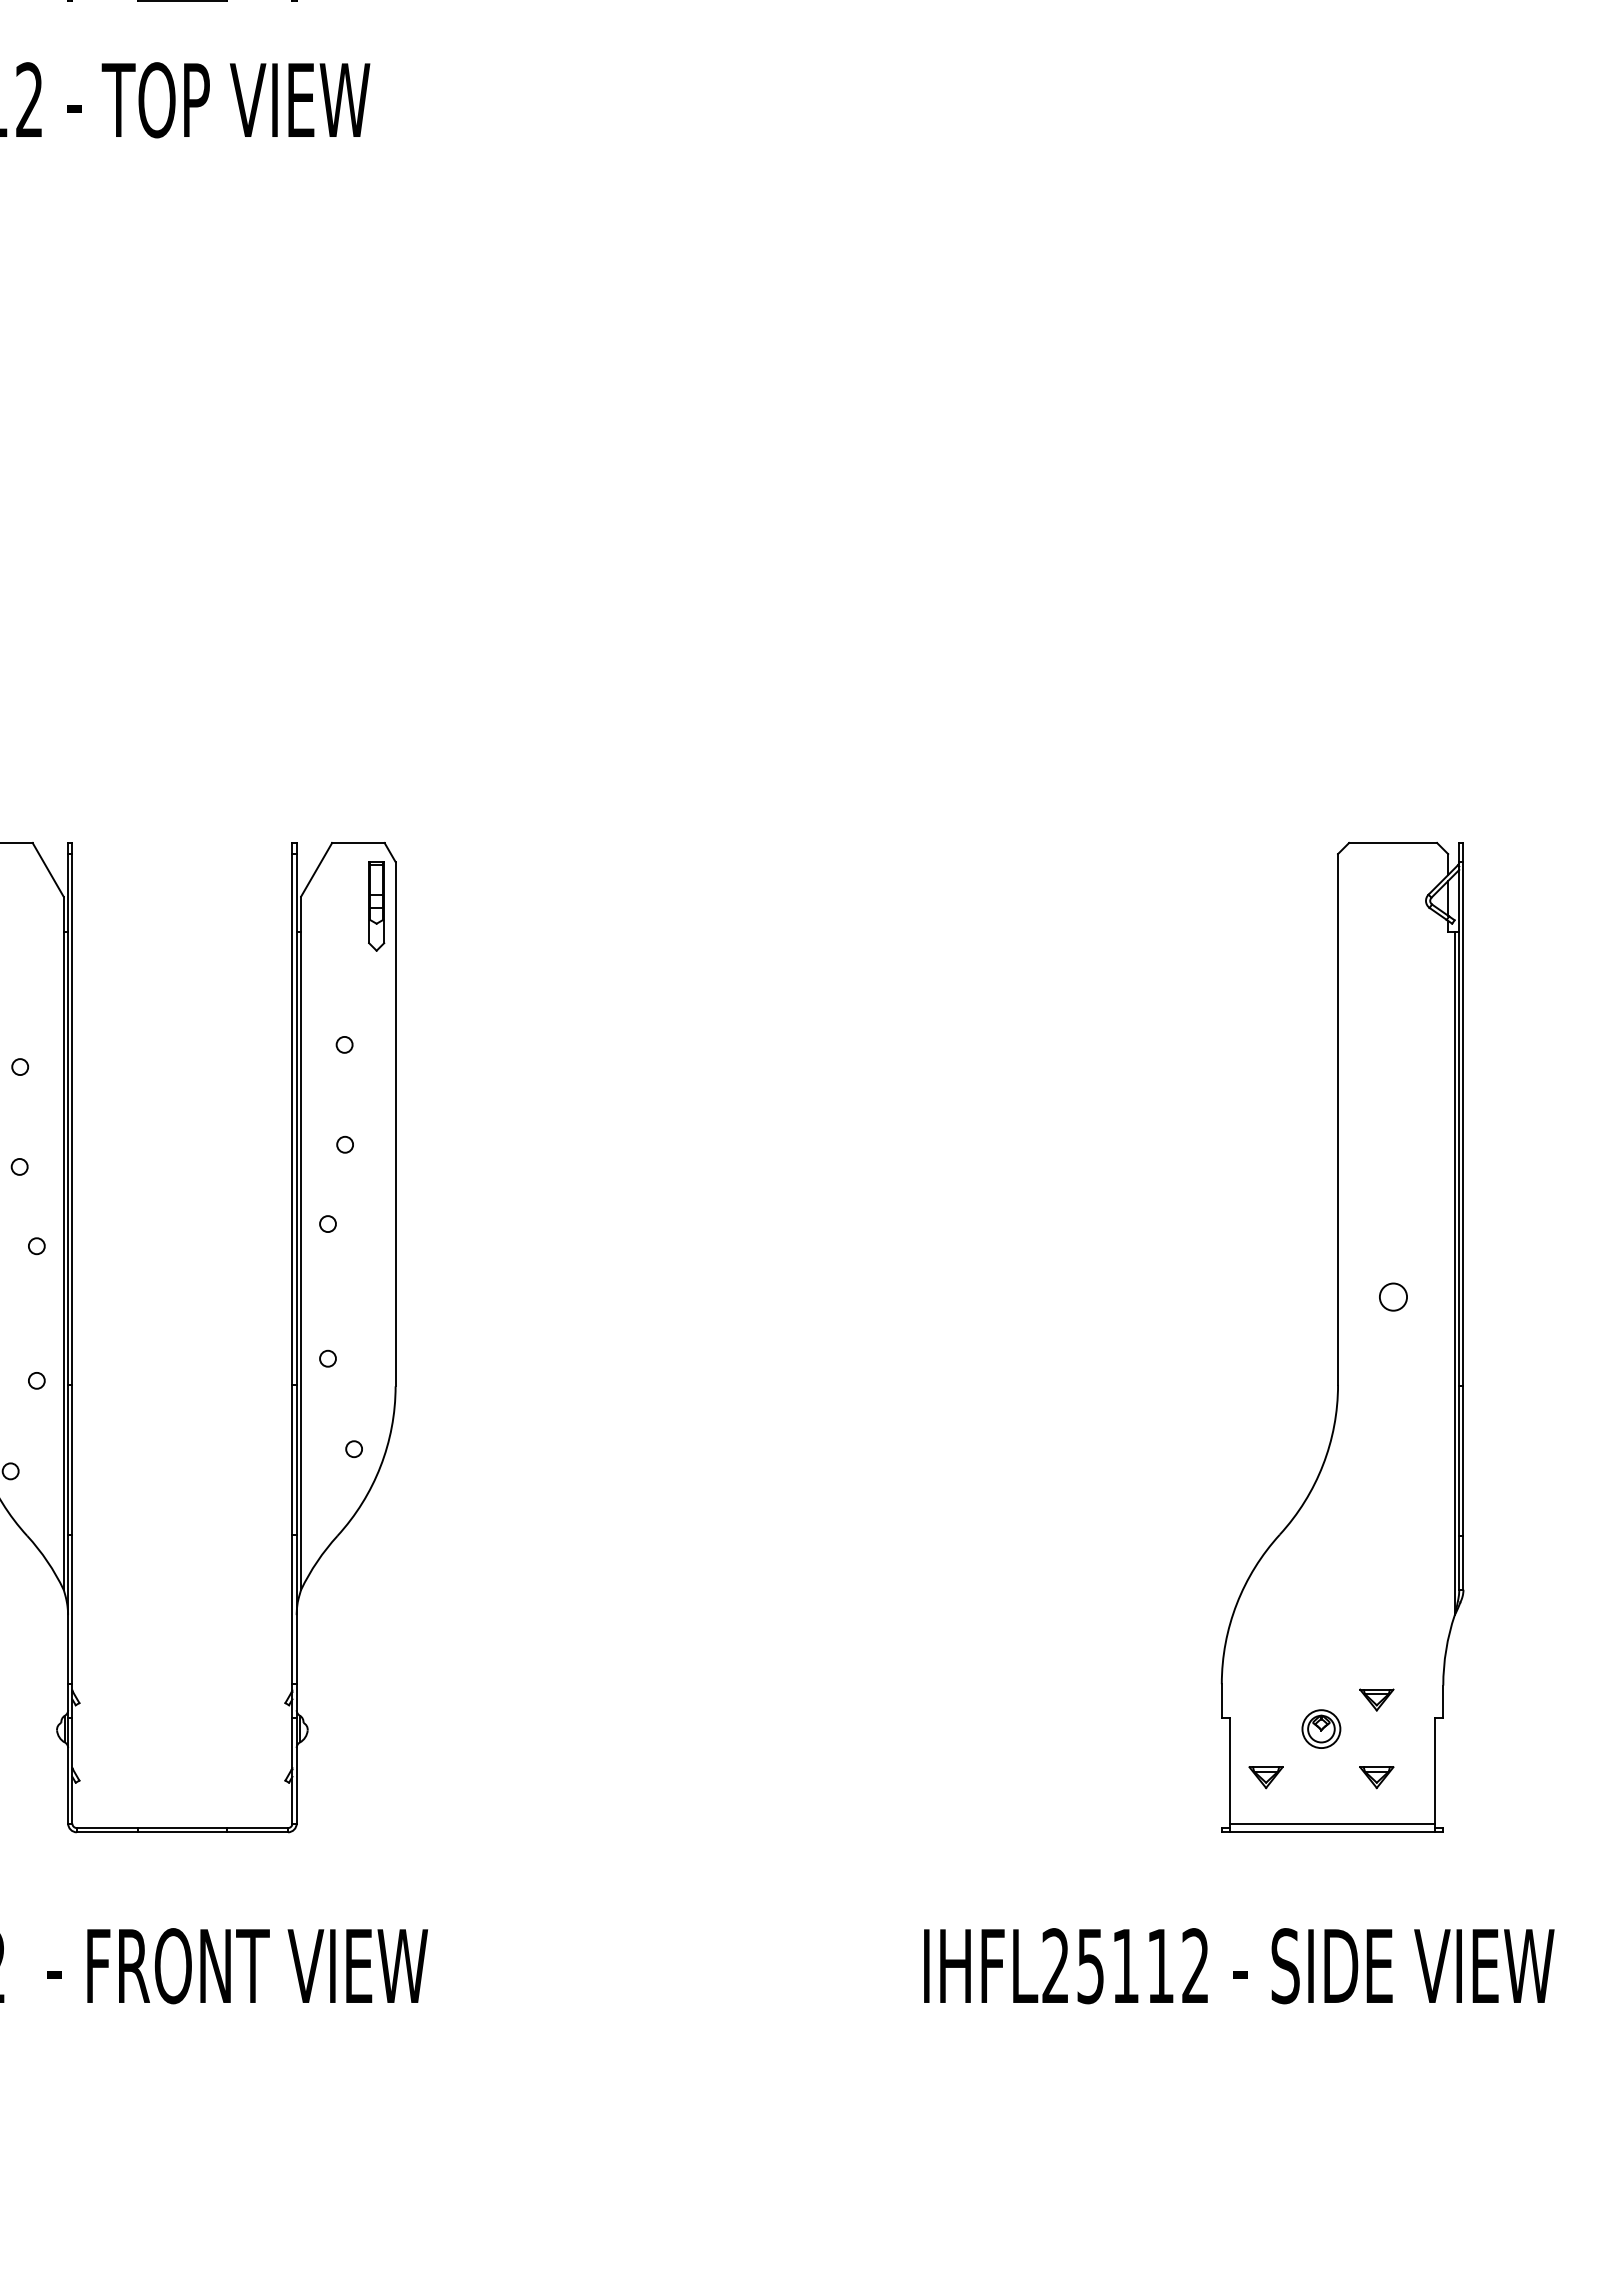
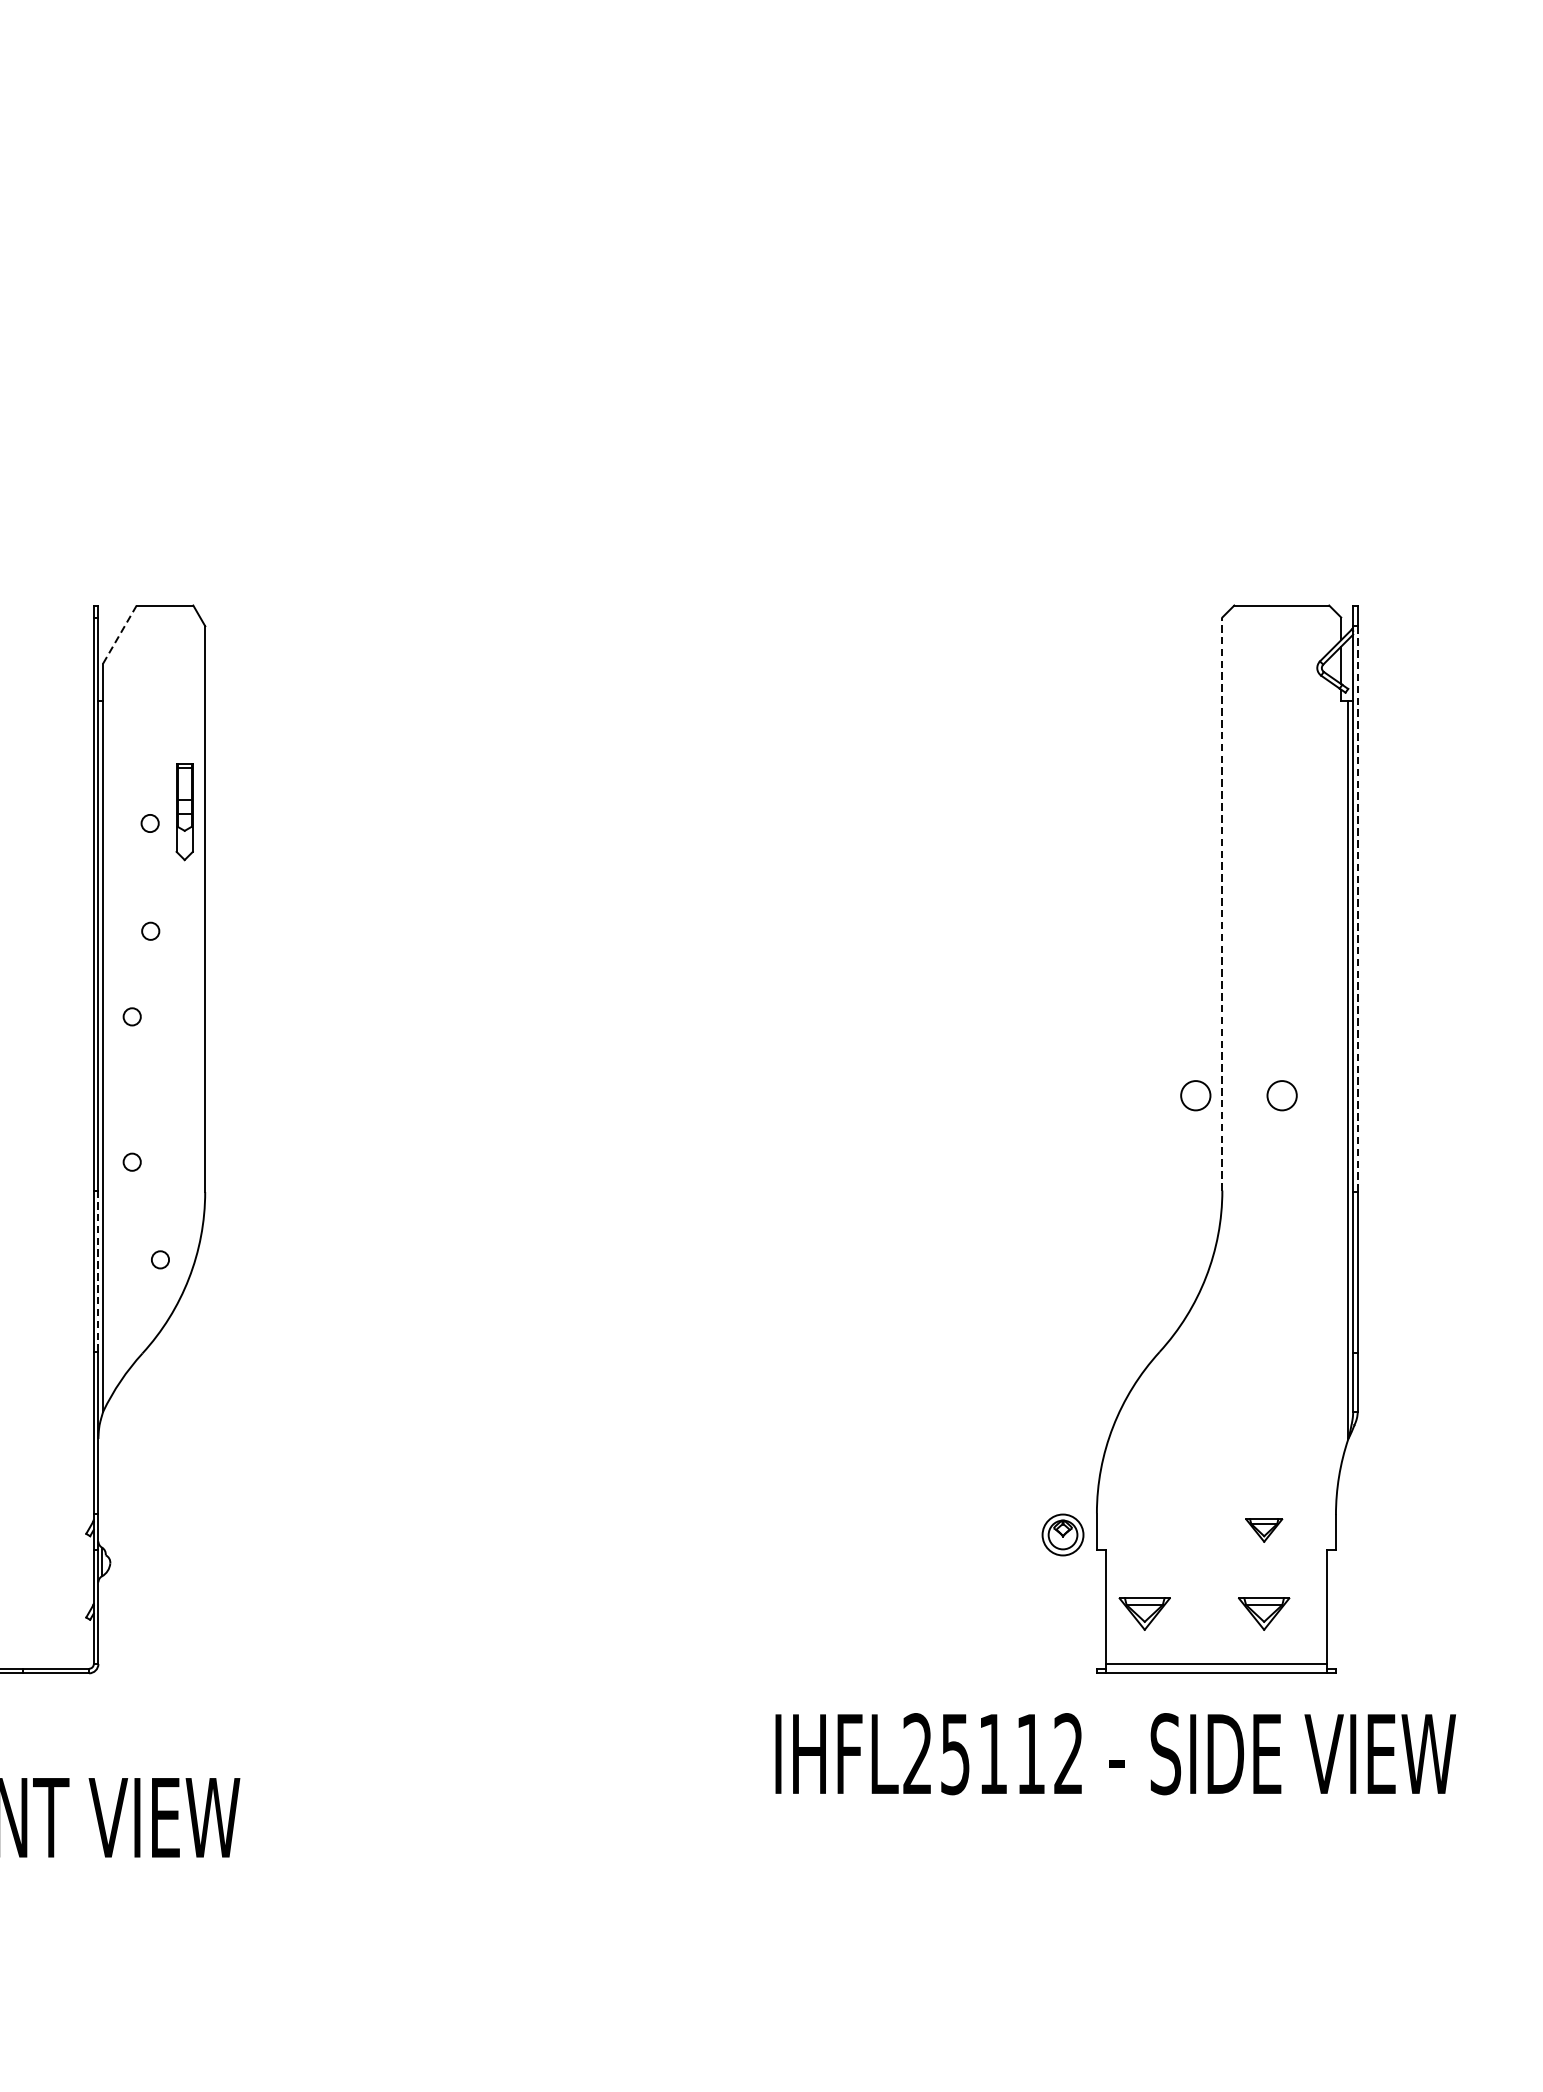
line: (316, 869) -> (119, 634), solid -> dashed
part: (376, 906) -> (184, 812), moved
line: (1338, 1119) -> (1222, 904), solid -> dashed
line: (1463, 1124) -> (1357, 909), solid -> dashed
circle: (1313, 1296) -> (1195, 1095), added
line: (296, 1459) -> (98, 1270), solid -> dashed
part: (1321, 1728) -> (1063, 1534), moved
part: (1265, 1777) -> (1144, 1614), size x1.4
part: (1376, 1777) -> (1263, 1614), size x1.4
text: (1239, 1966) -> (1116, 1754), moved

